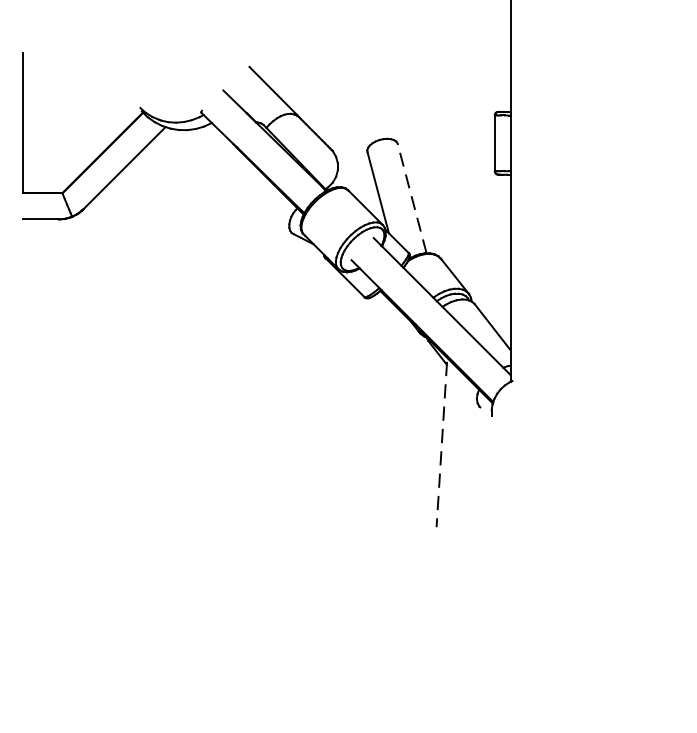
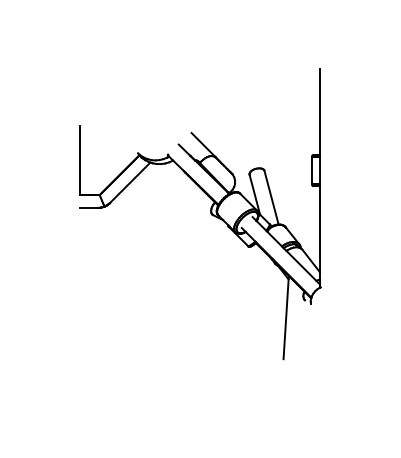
line: (412, 198) -> (271, 197), dashed -> solid
line: (442, 444) -> (286, 318), dashed -> solid

